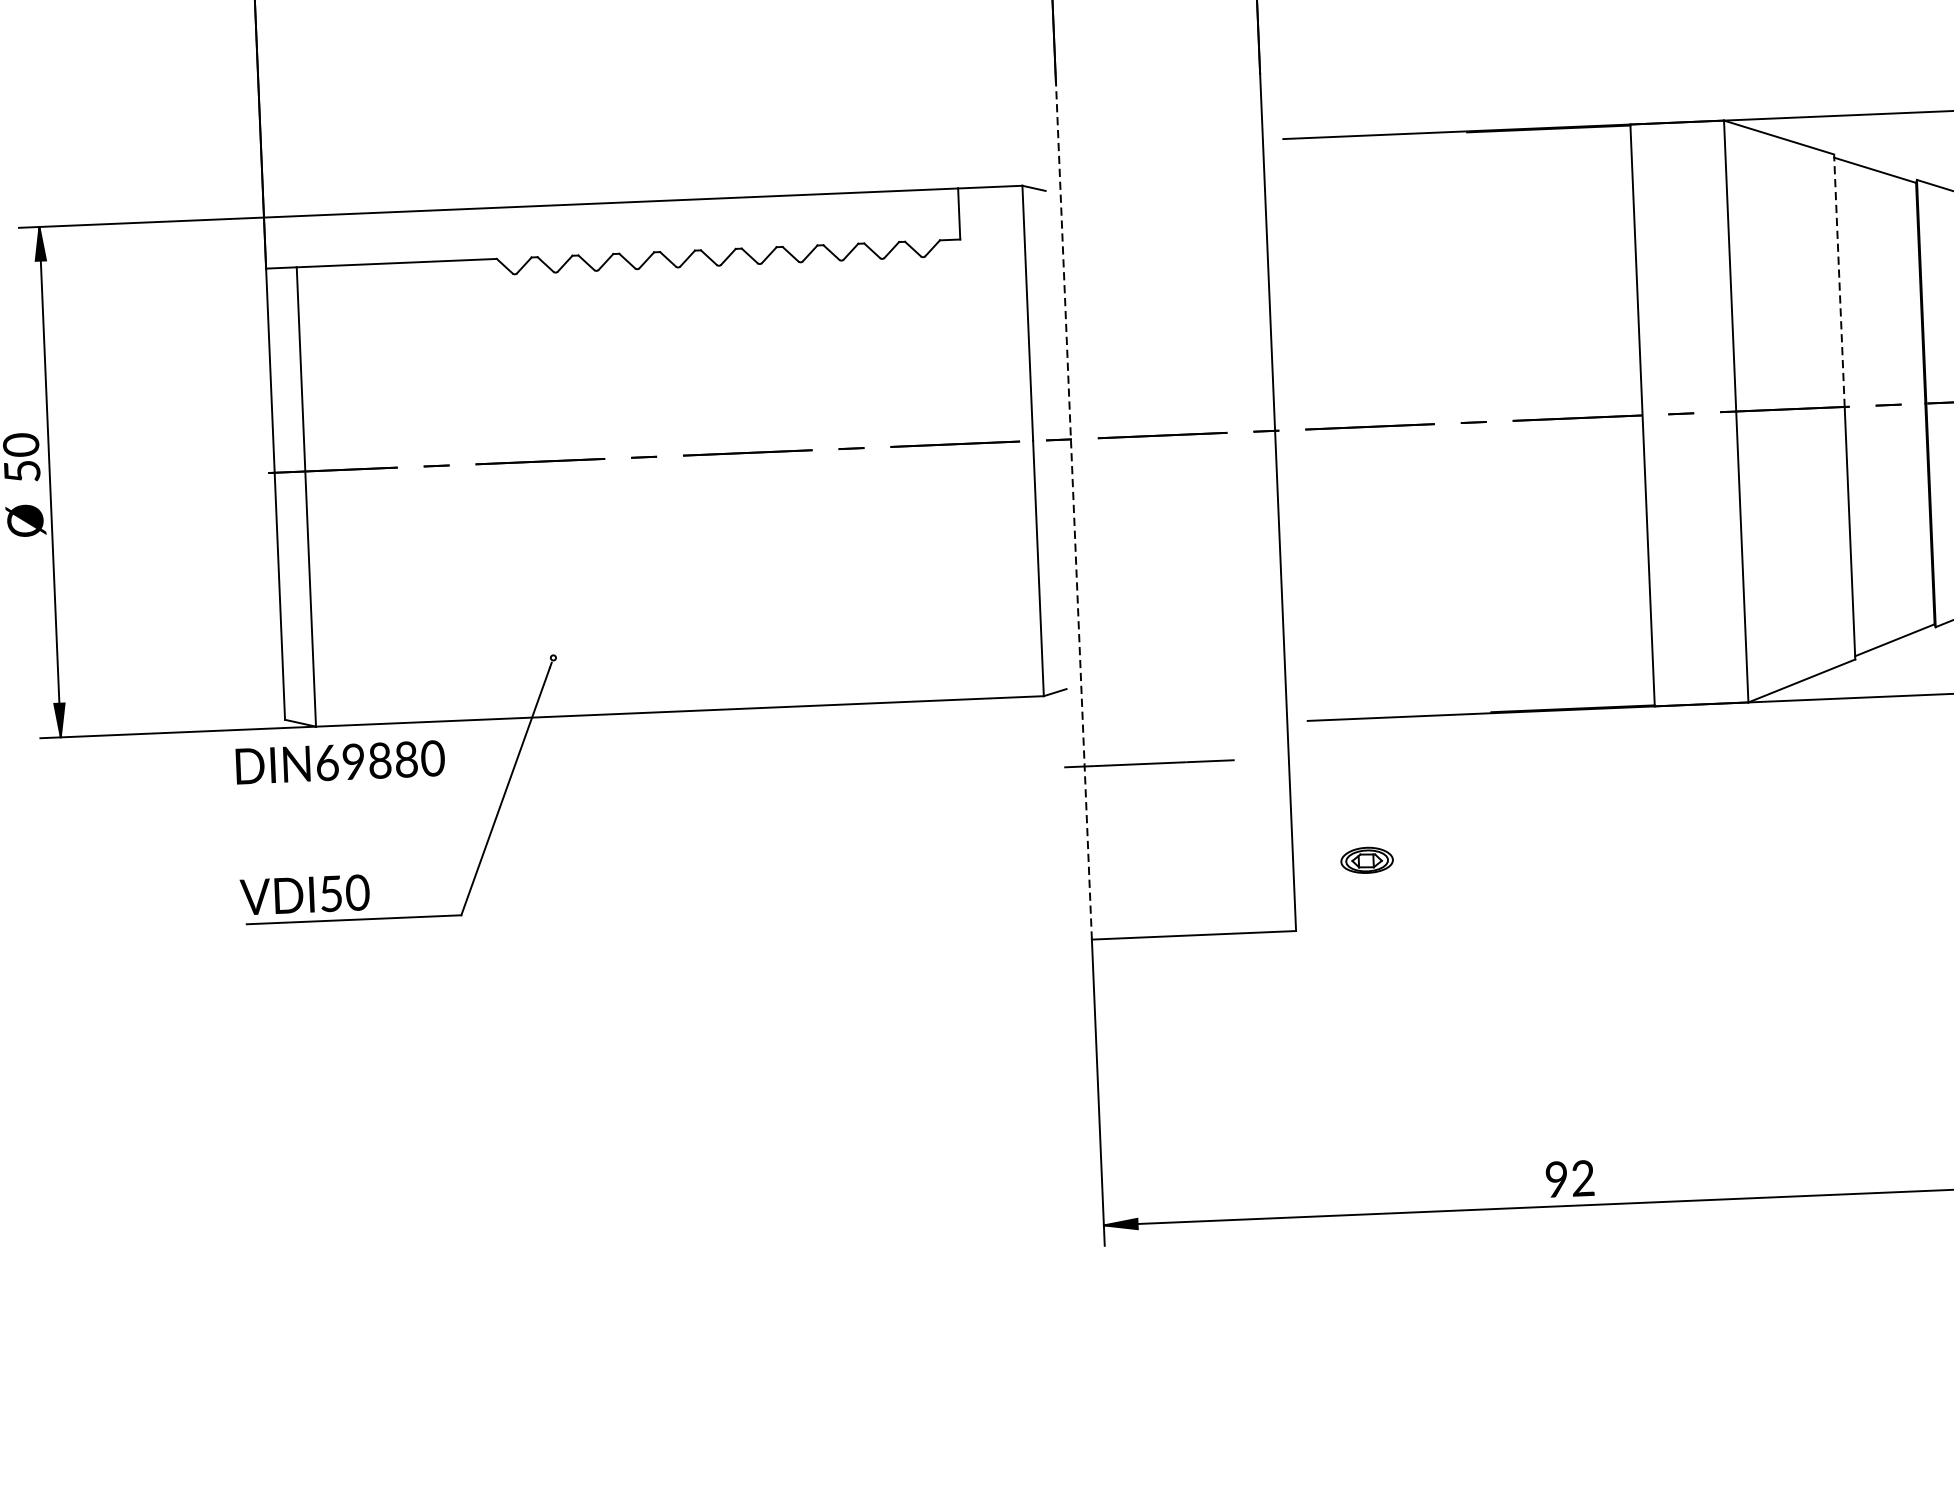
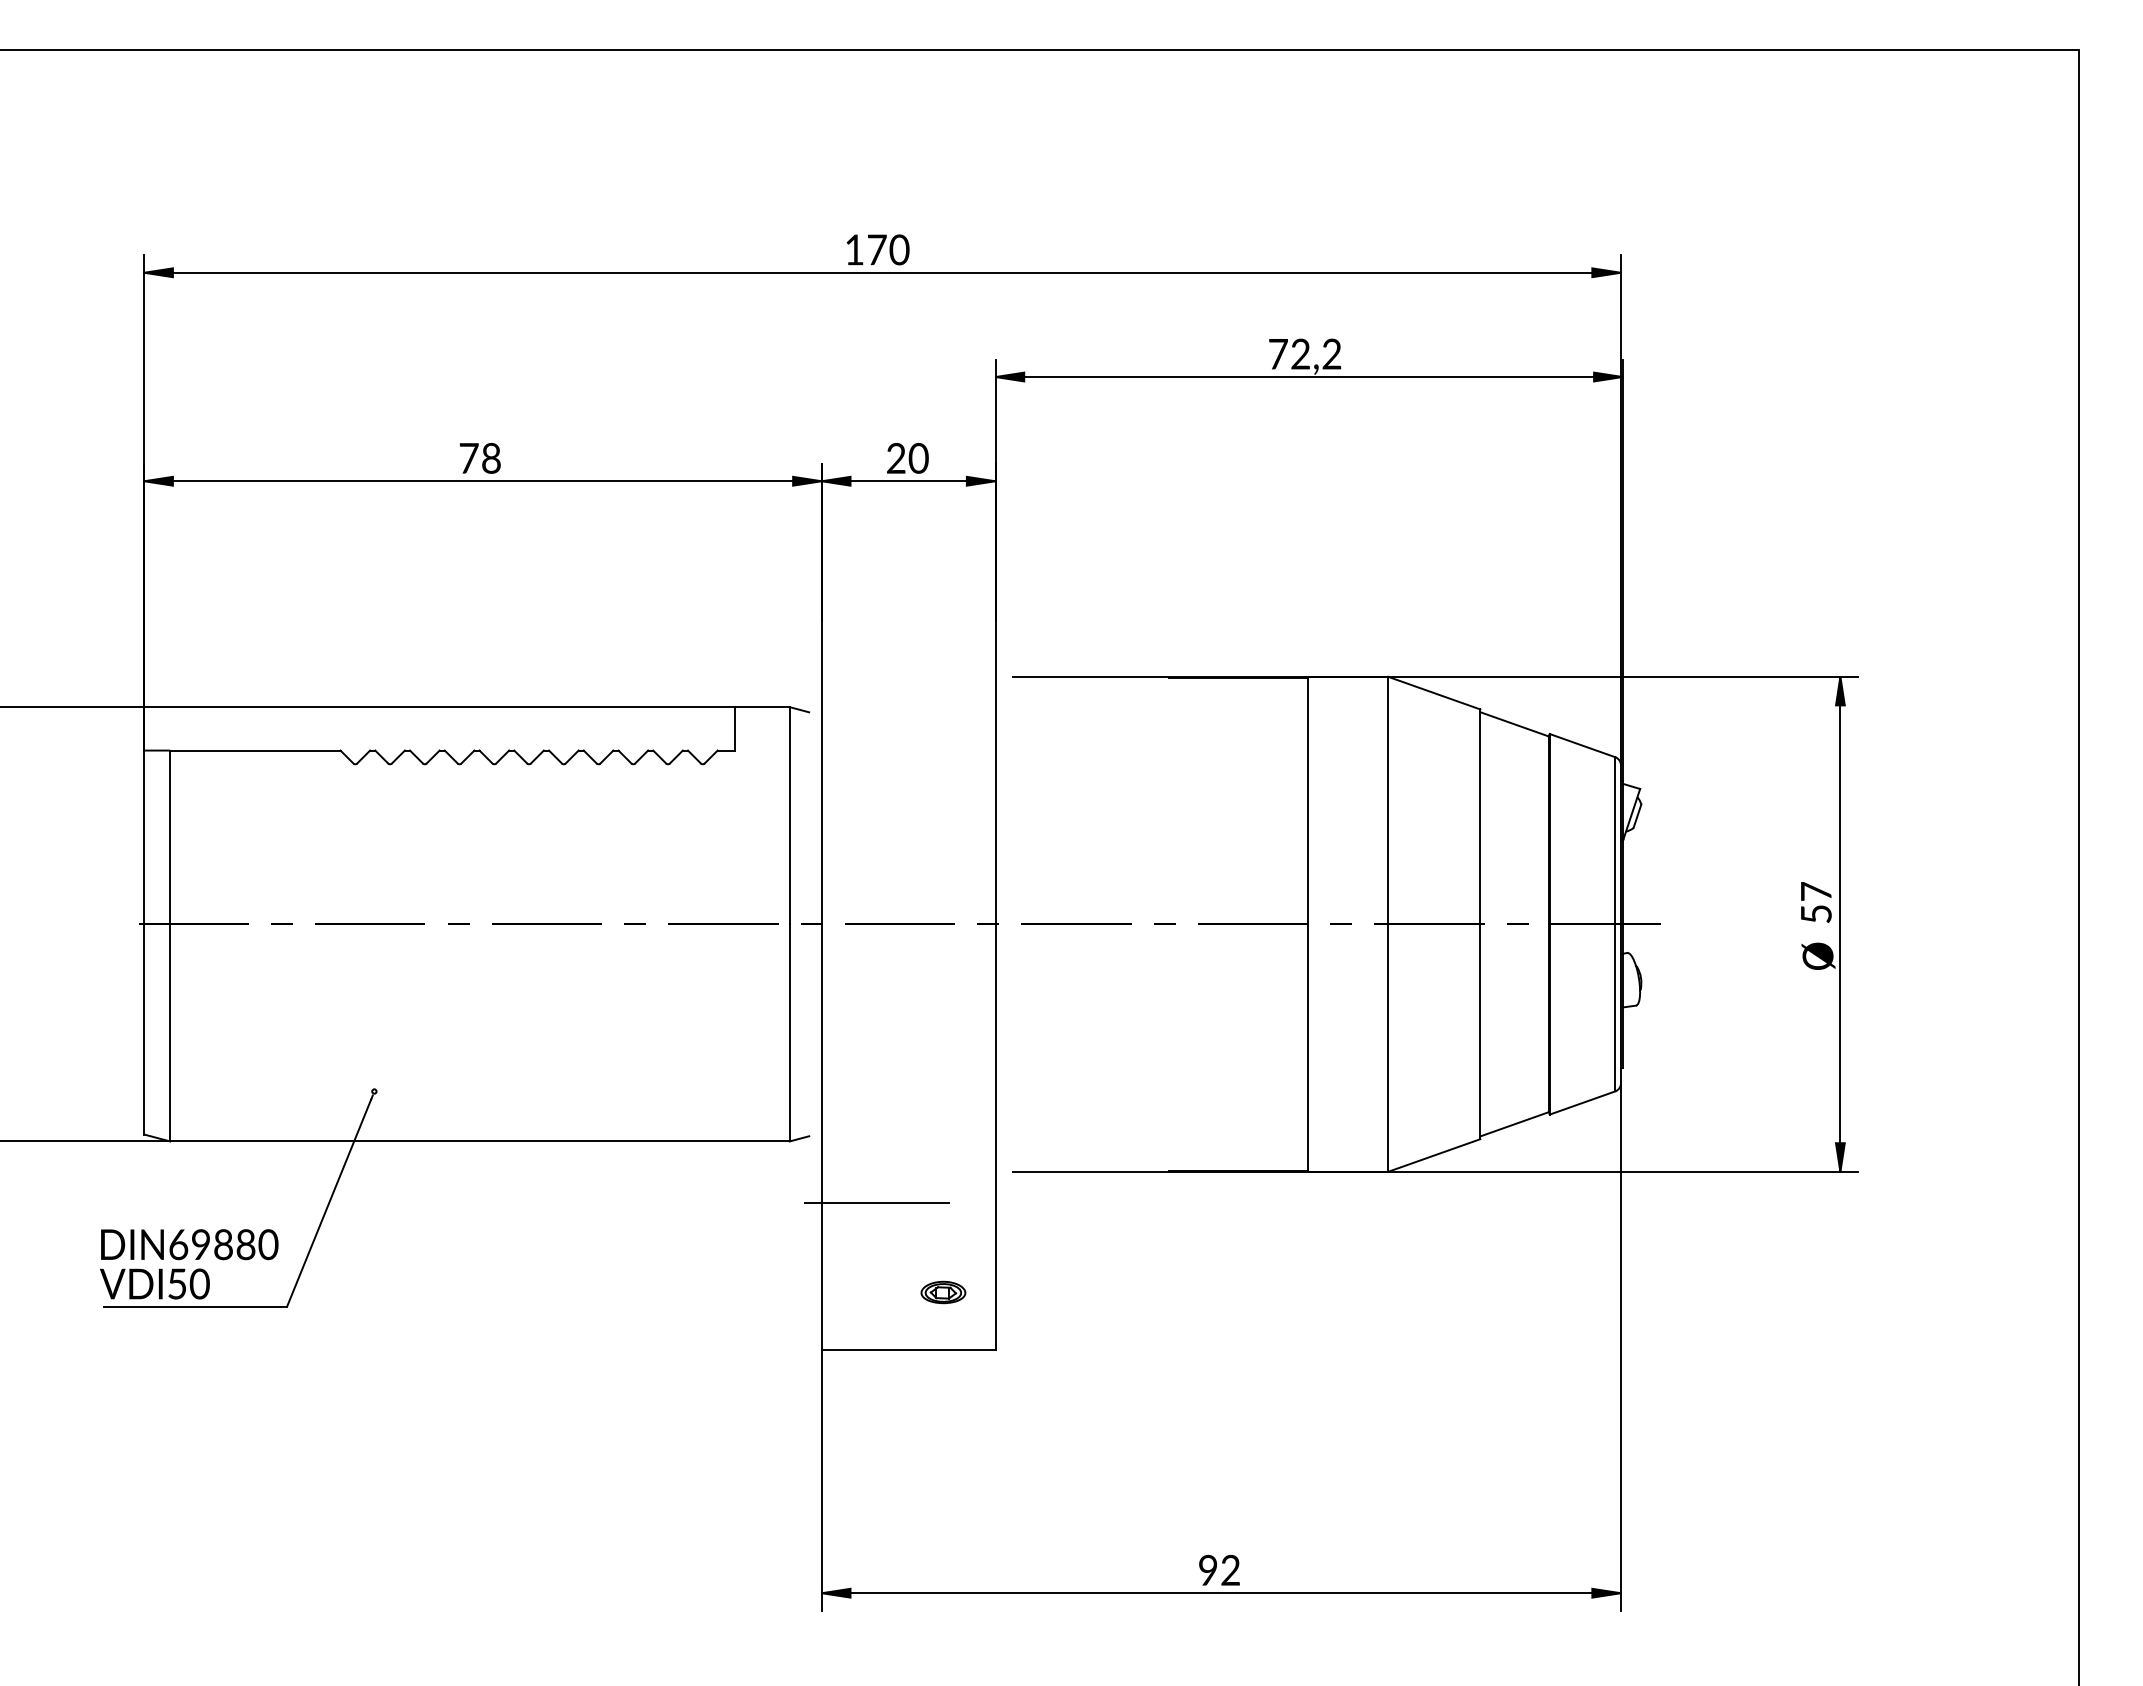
line: (1839, 280) -> (1480, 816), dashed -> solid
line: (1073, 511) -> (821, 985), dashed -> solid
text: (340, 762) -> (189, 1244), moved
part: (1367, 860) -> (943, 1292), moved

